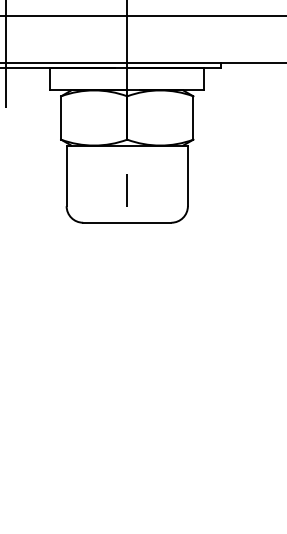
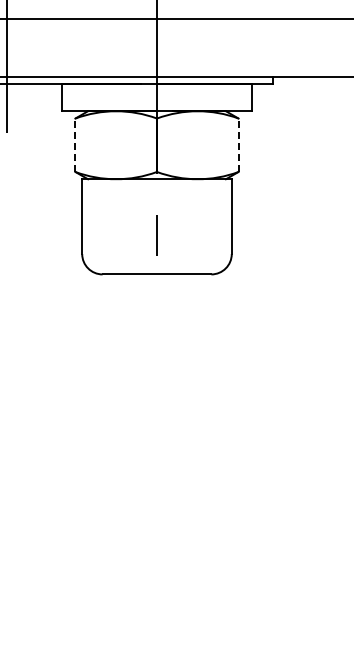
line: (61, 118) -> (75, 145), solid -> dashed
line: (193, 118) -> (238, 145), solid -> dashed

